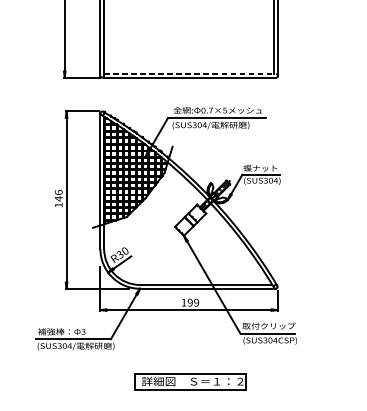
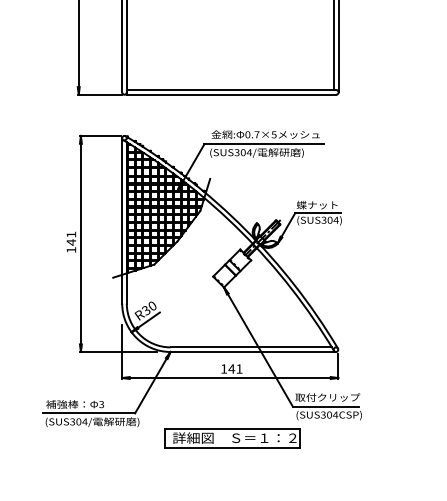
line: (190, 74) -> (231, 90), dashed -> solid
text: (58, 192) -> (71, 234), 146 -> 141
text: (193, 302) -> (235, 368), 199 -> 141
part: (190, 381) -> (232, 438), moved

